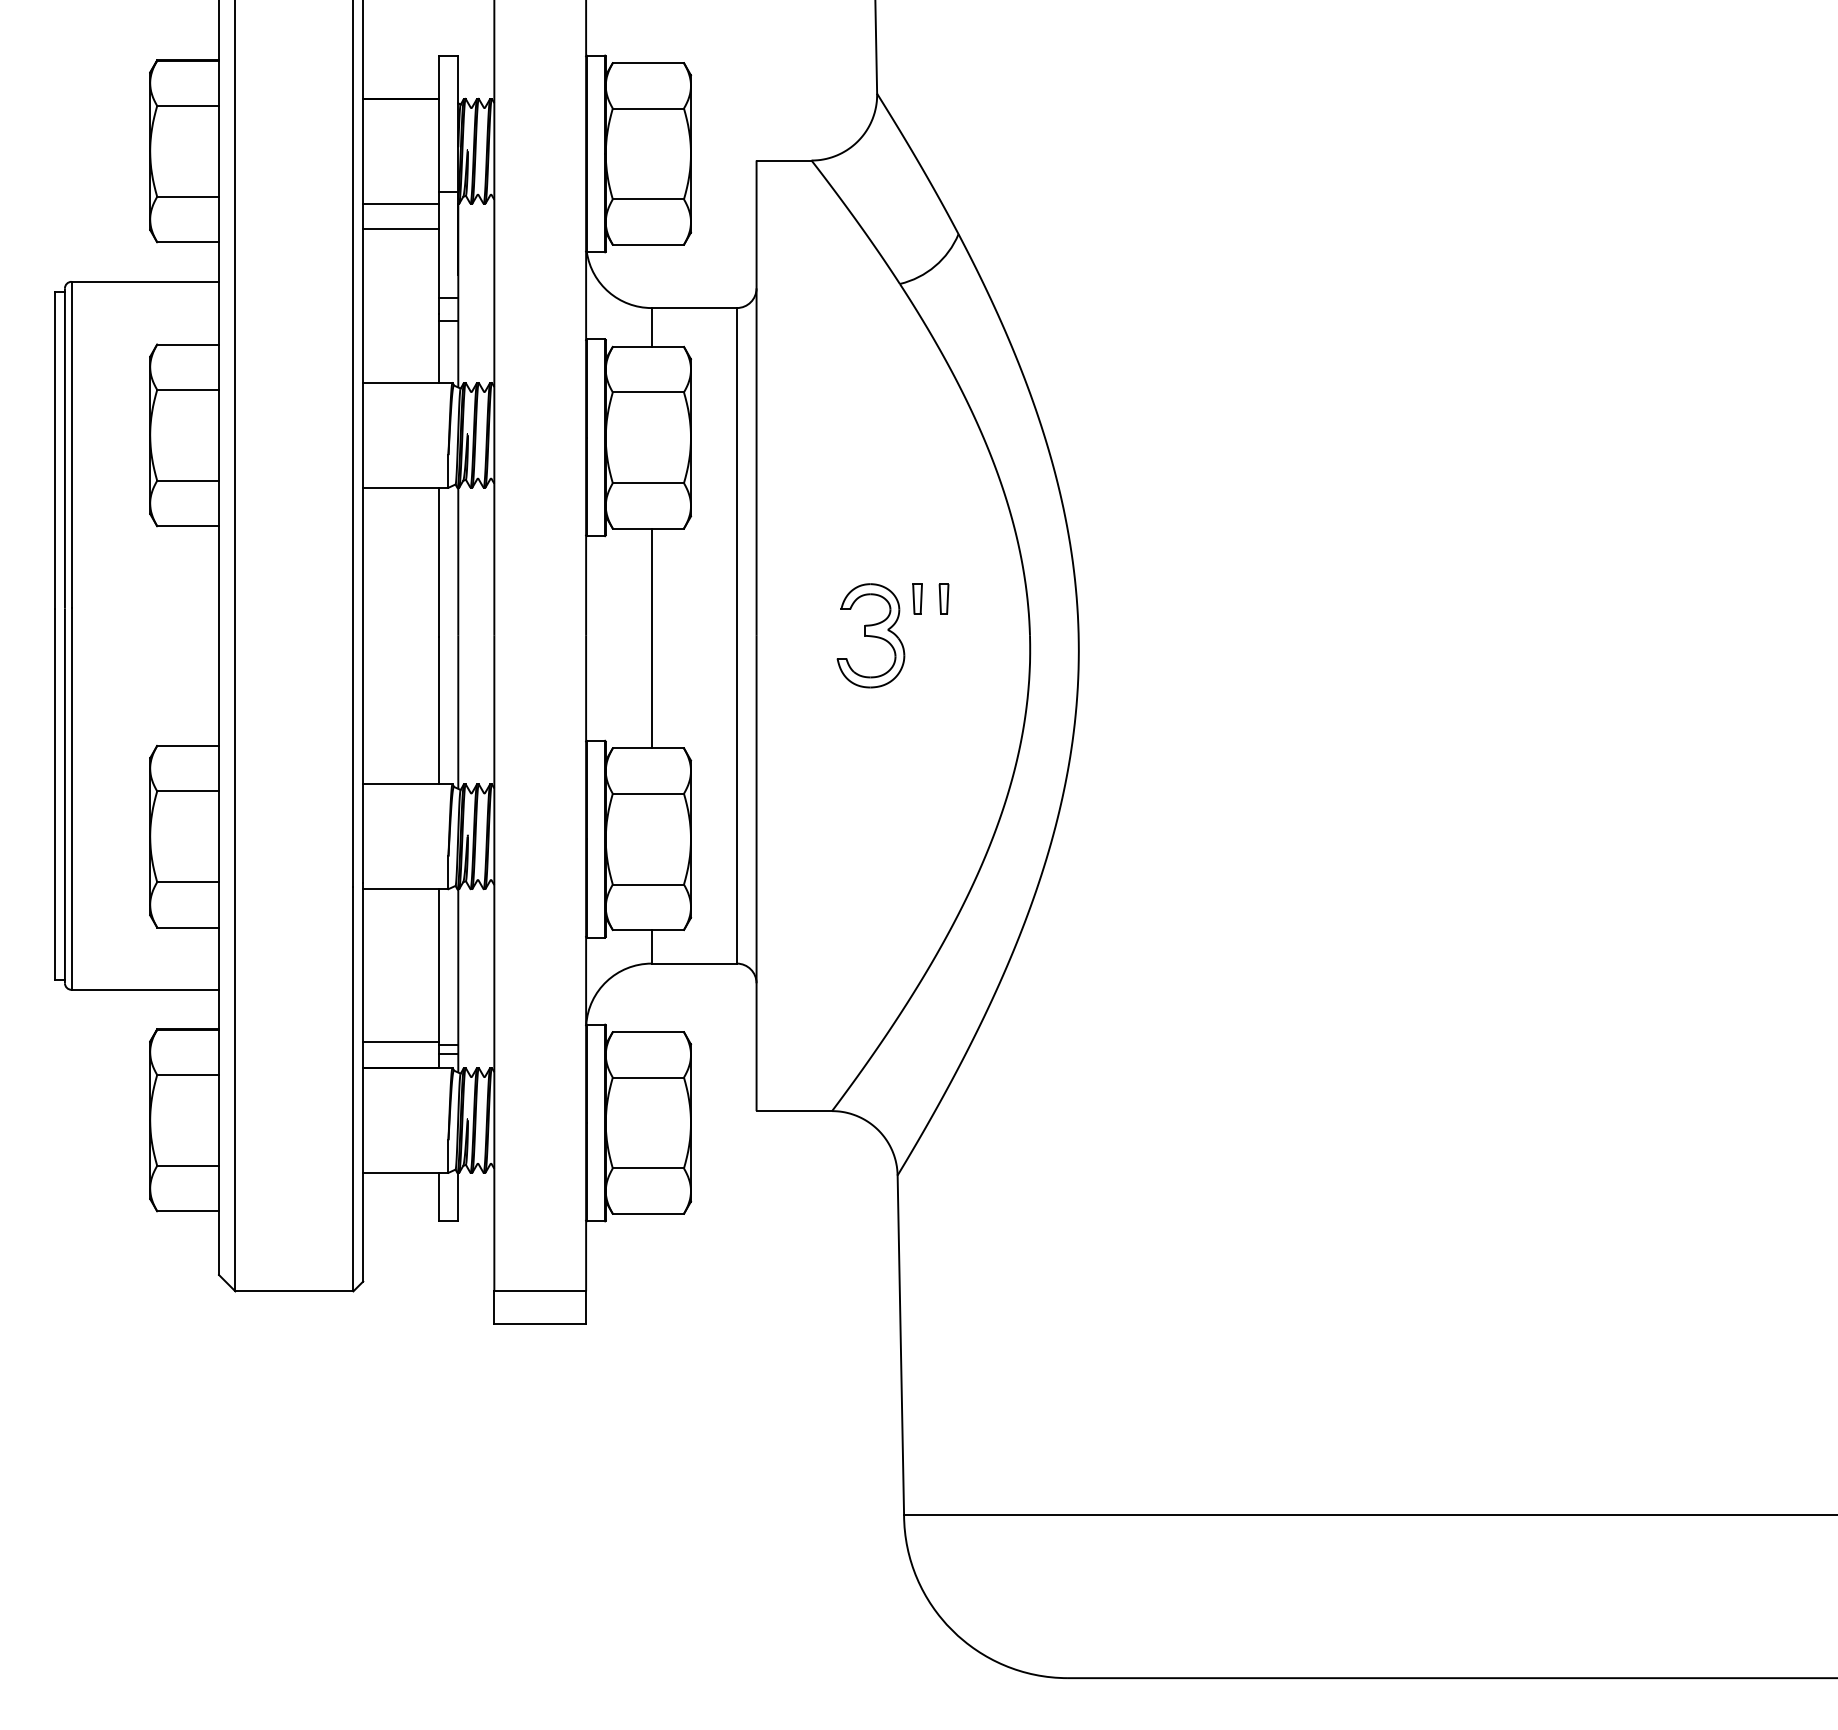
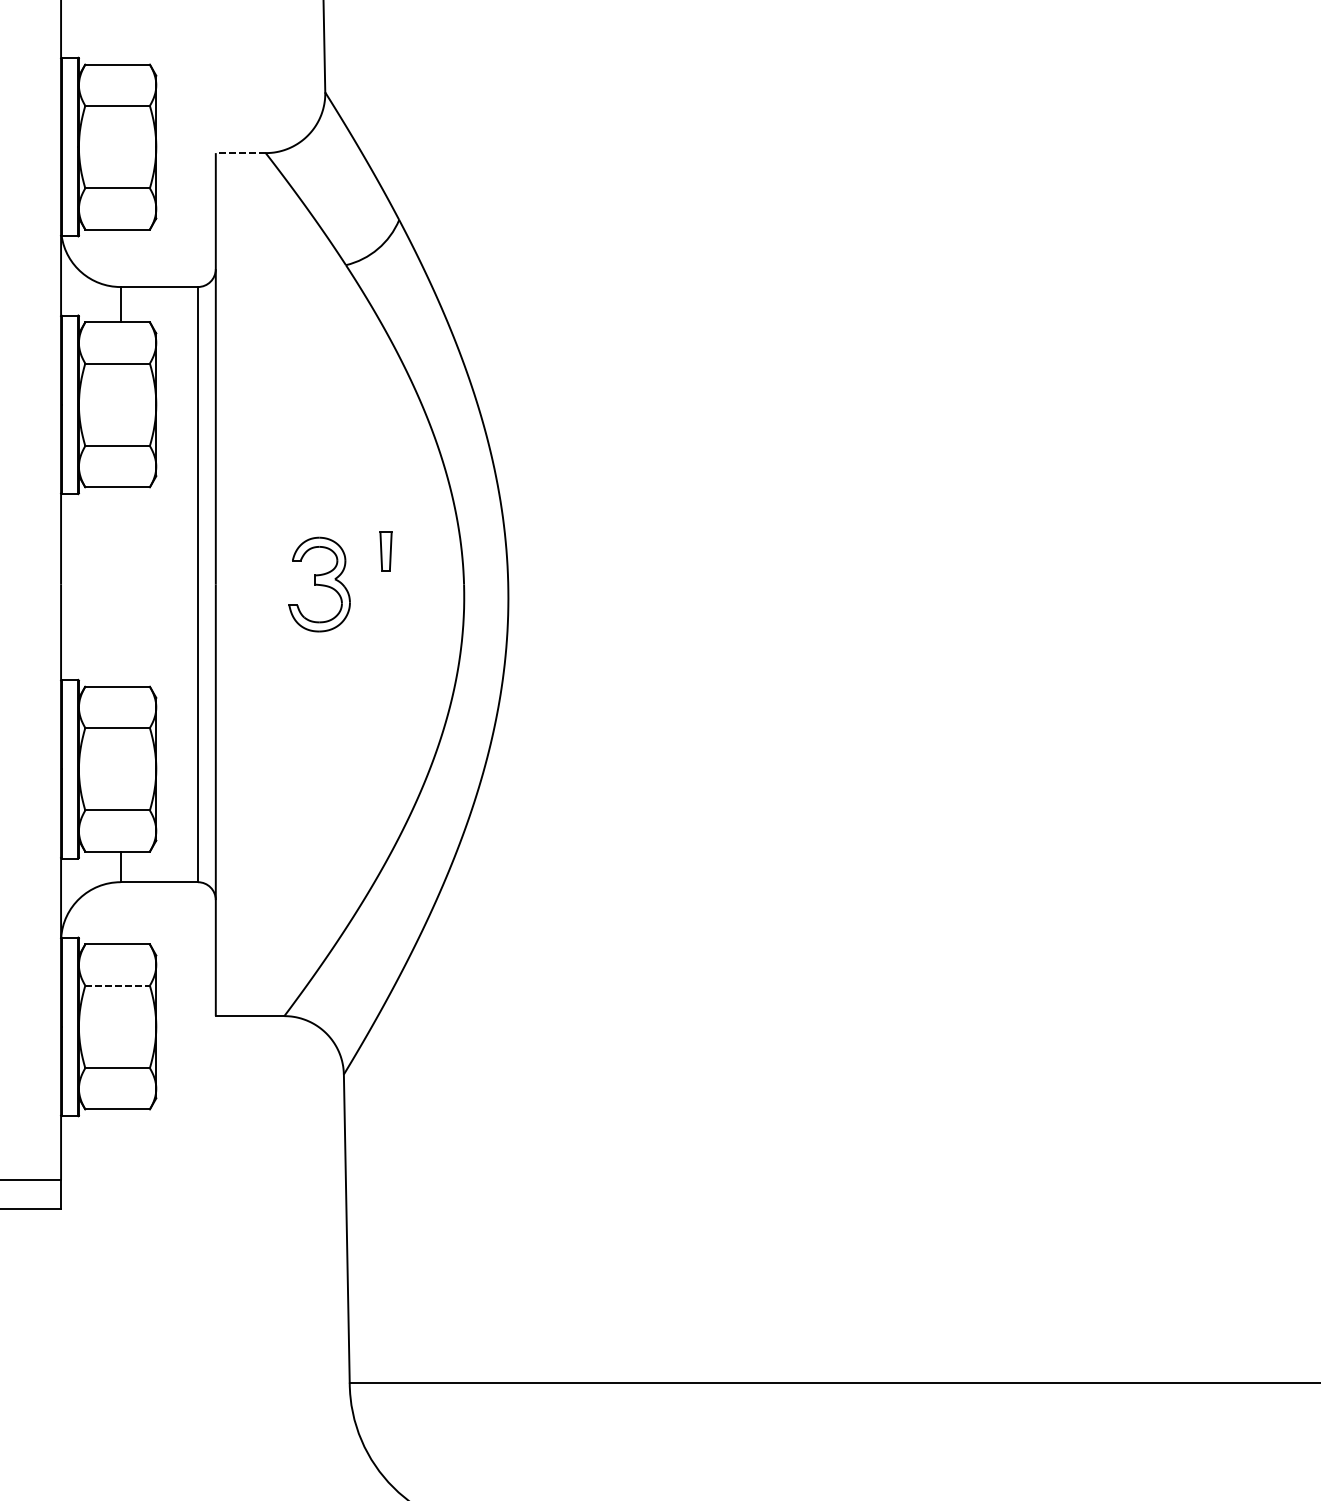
line: (784, 160) -> (241, 153), solid -> dashed
part: (917, 598) -> (361, 550), removed
part: (943, 598) -> (385, 550), size x1.4
line: (651, 638) -> (120, 587), removed
line: (648, 1077) -> (117, 985), solid -> dashed

